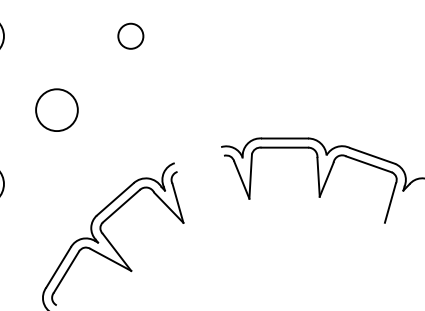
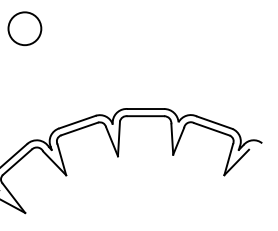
circle: (130, 36) -> (24, 28), size x1.67
line: (197, 155) -> (77, 122), added
line: (200, 163) -> (79, 128), added
line: (400, 206) -> (236, 162), added

